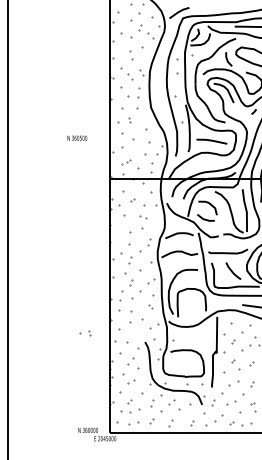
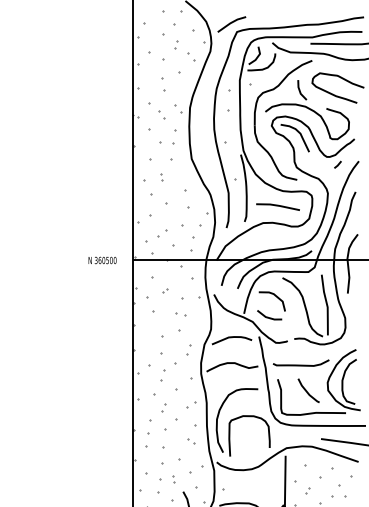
text: (77, 137) -> (102, 259), moved
part: (126, 162) -> (156, 236), size x1.67
part: (85, 333) -> (168, 479), moved

